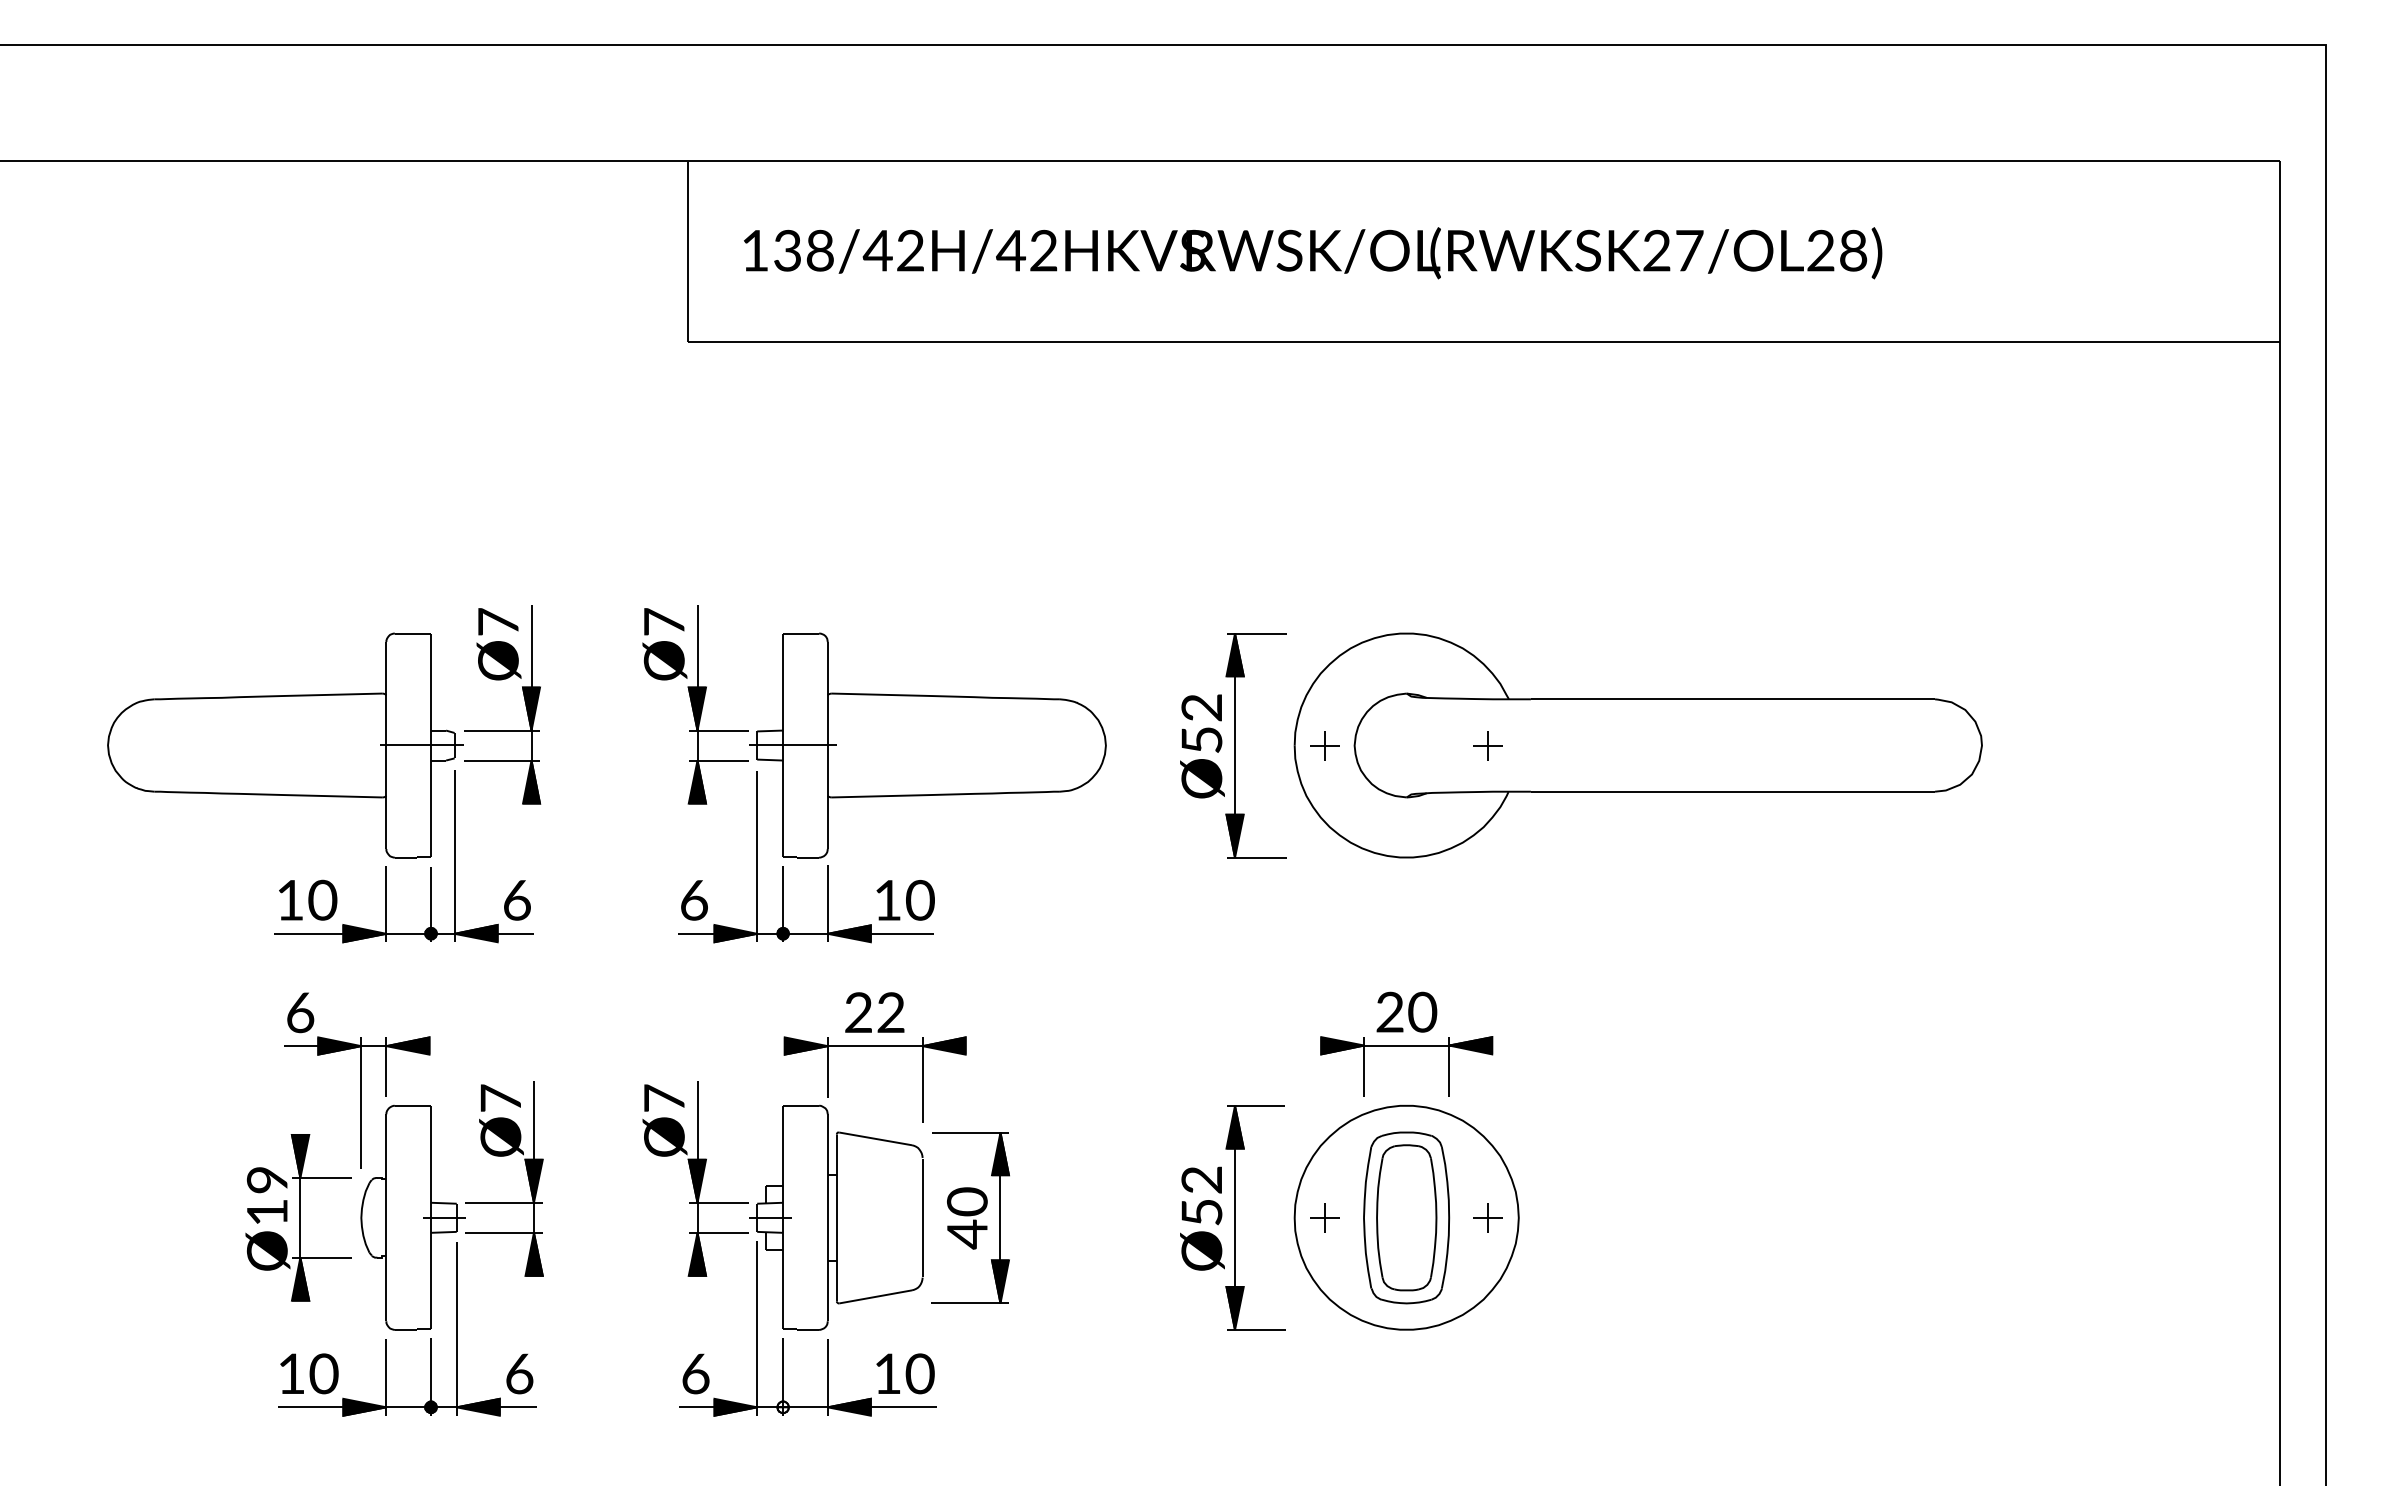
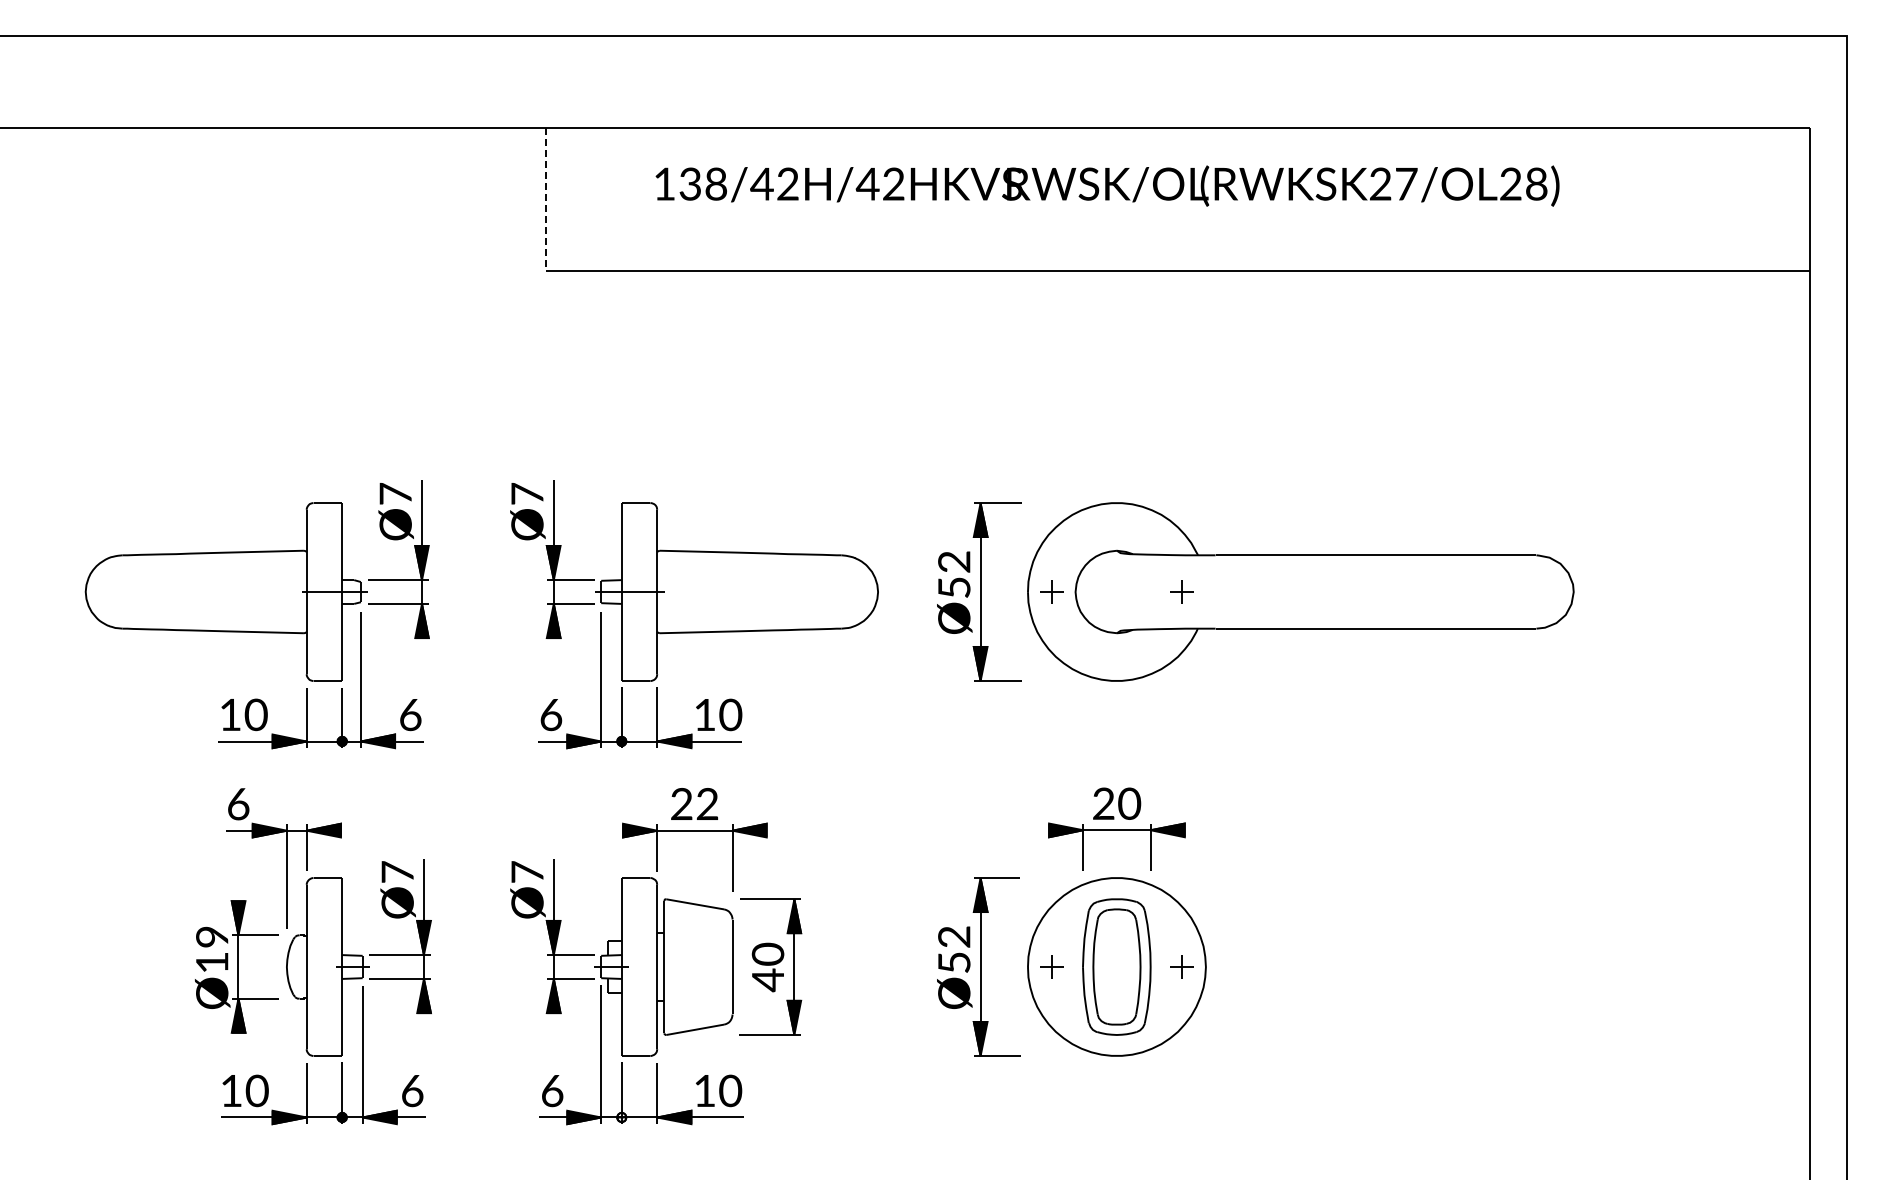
line: (687, 251) -> (545, 199), solid -> dashed
text: (1312, 252) -> (1107, 185), moved

